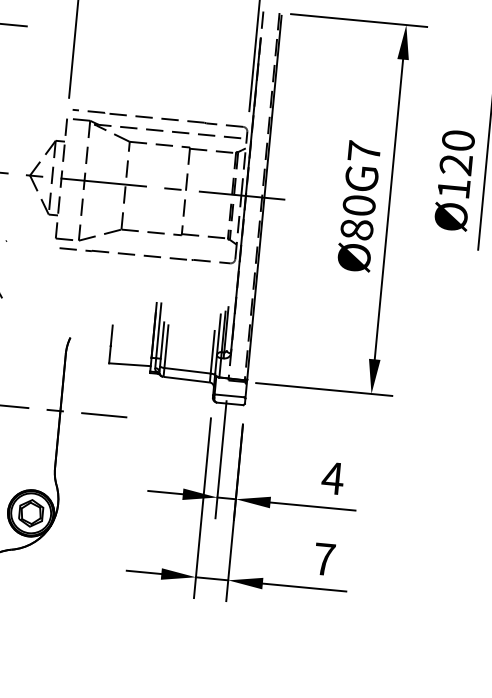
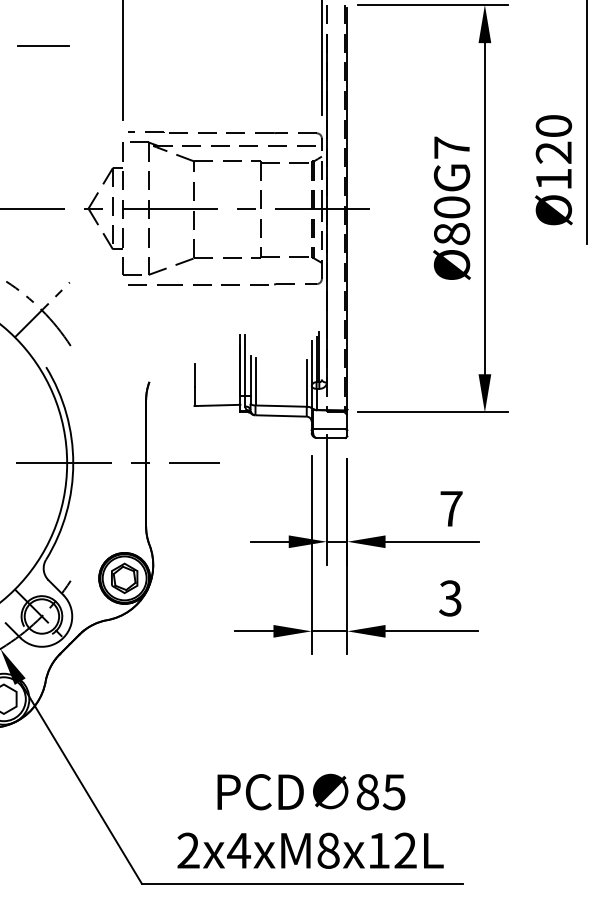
text: (333, 478) -> (451, 508), 4 -> 7
text: (324, 559) -> (450, 598), 7 -> 3

